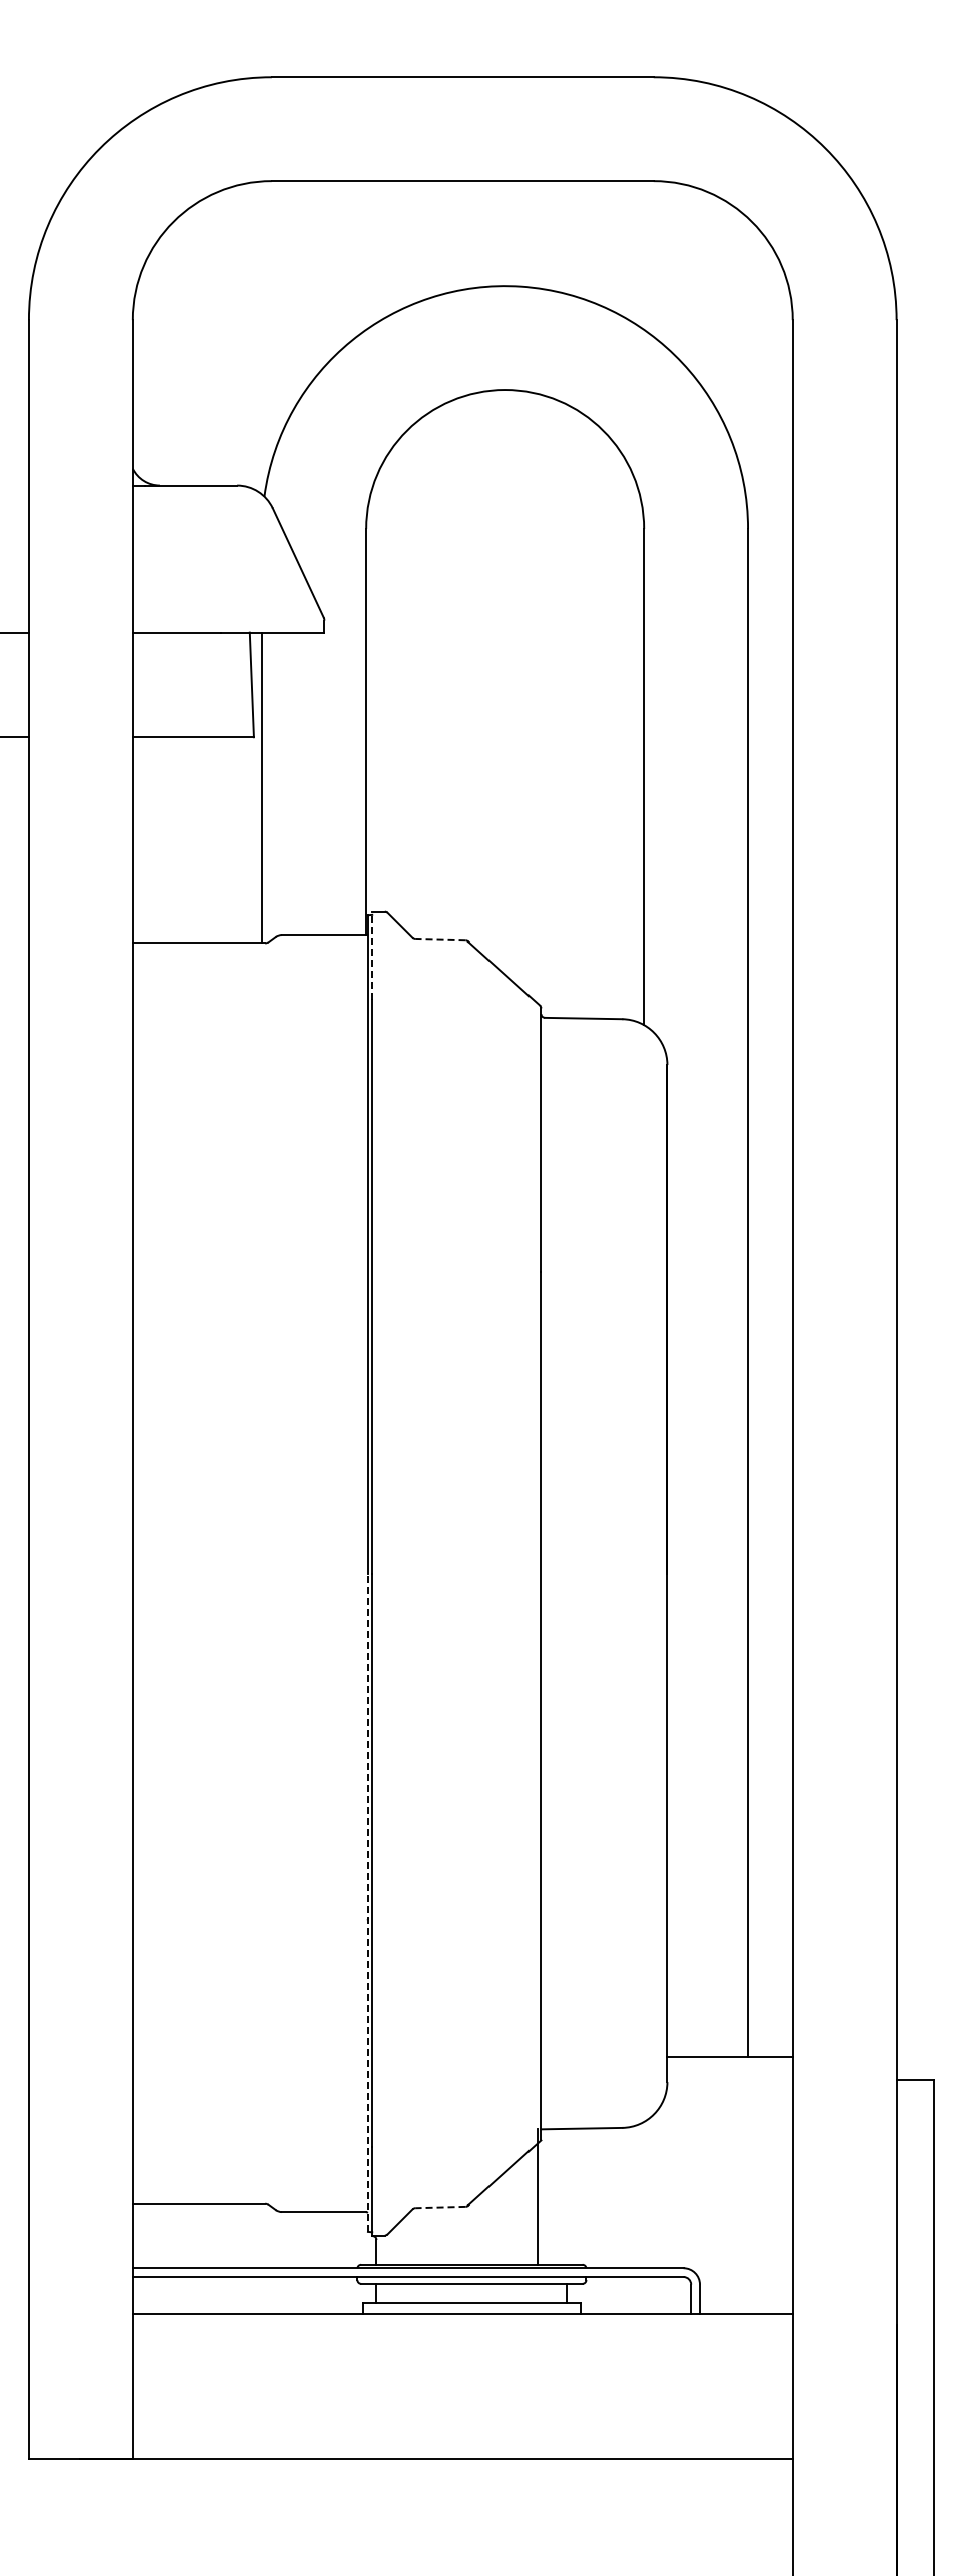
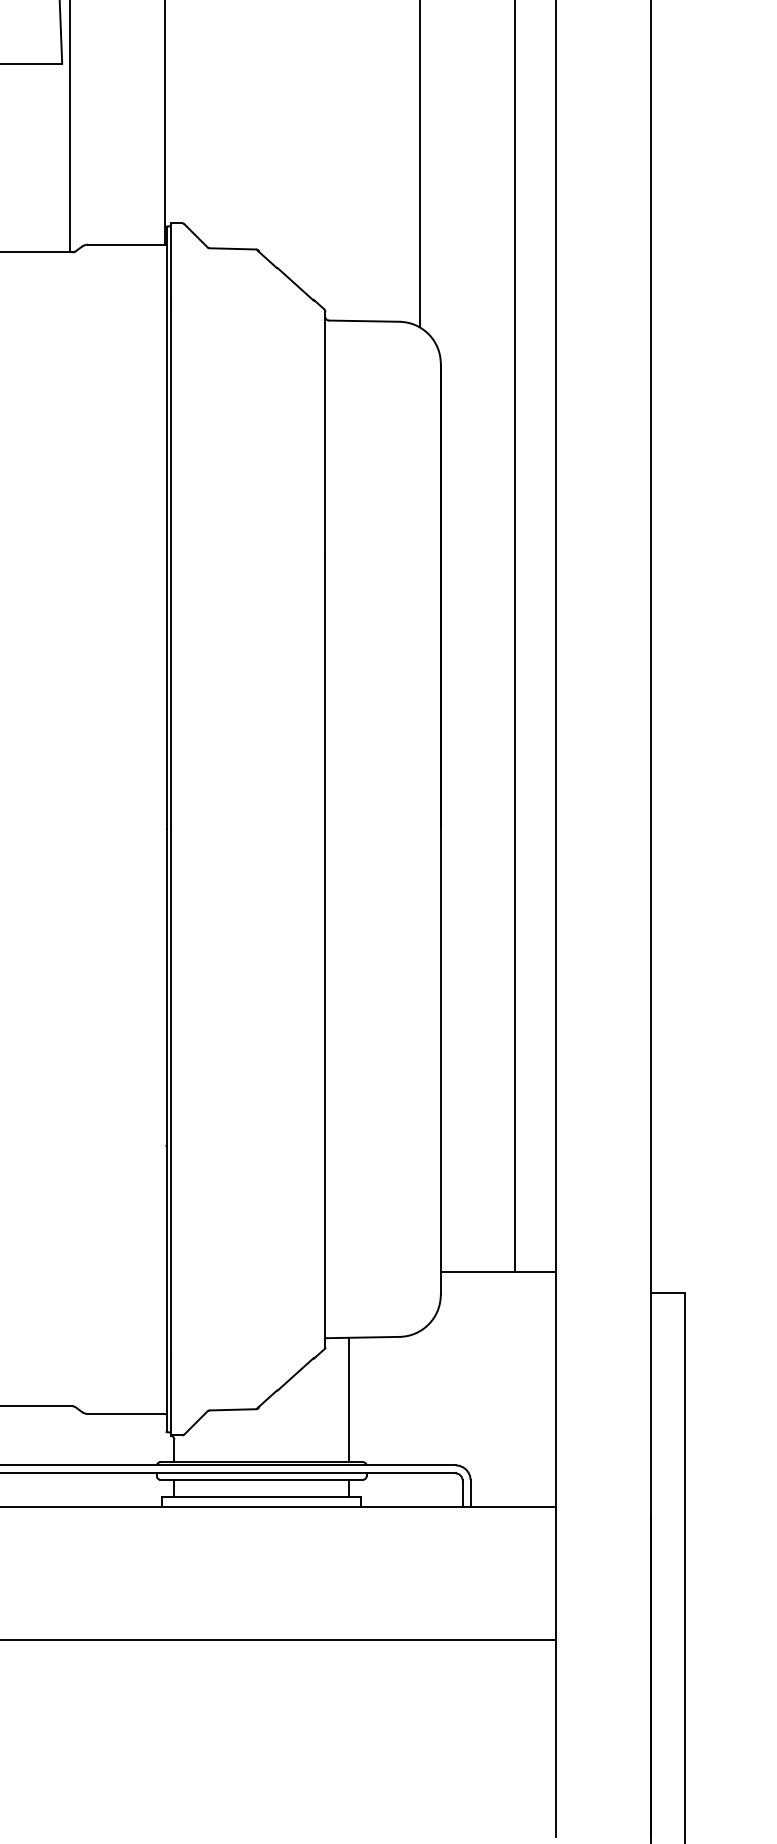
line: (439, 939) -> (232, 248), dashed -> solid
line: (372, 955) -> (170, 263), dashed -> solid
line: (367, 1902) -> (166, 1130), dashed -> solid
line: (538, 2196) -> (349, 1399), moved
line: (439, 2207) -> (232, 1409), dashed -> solid

